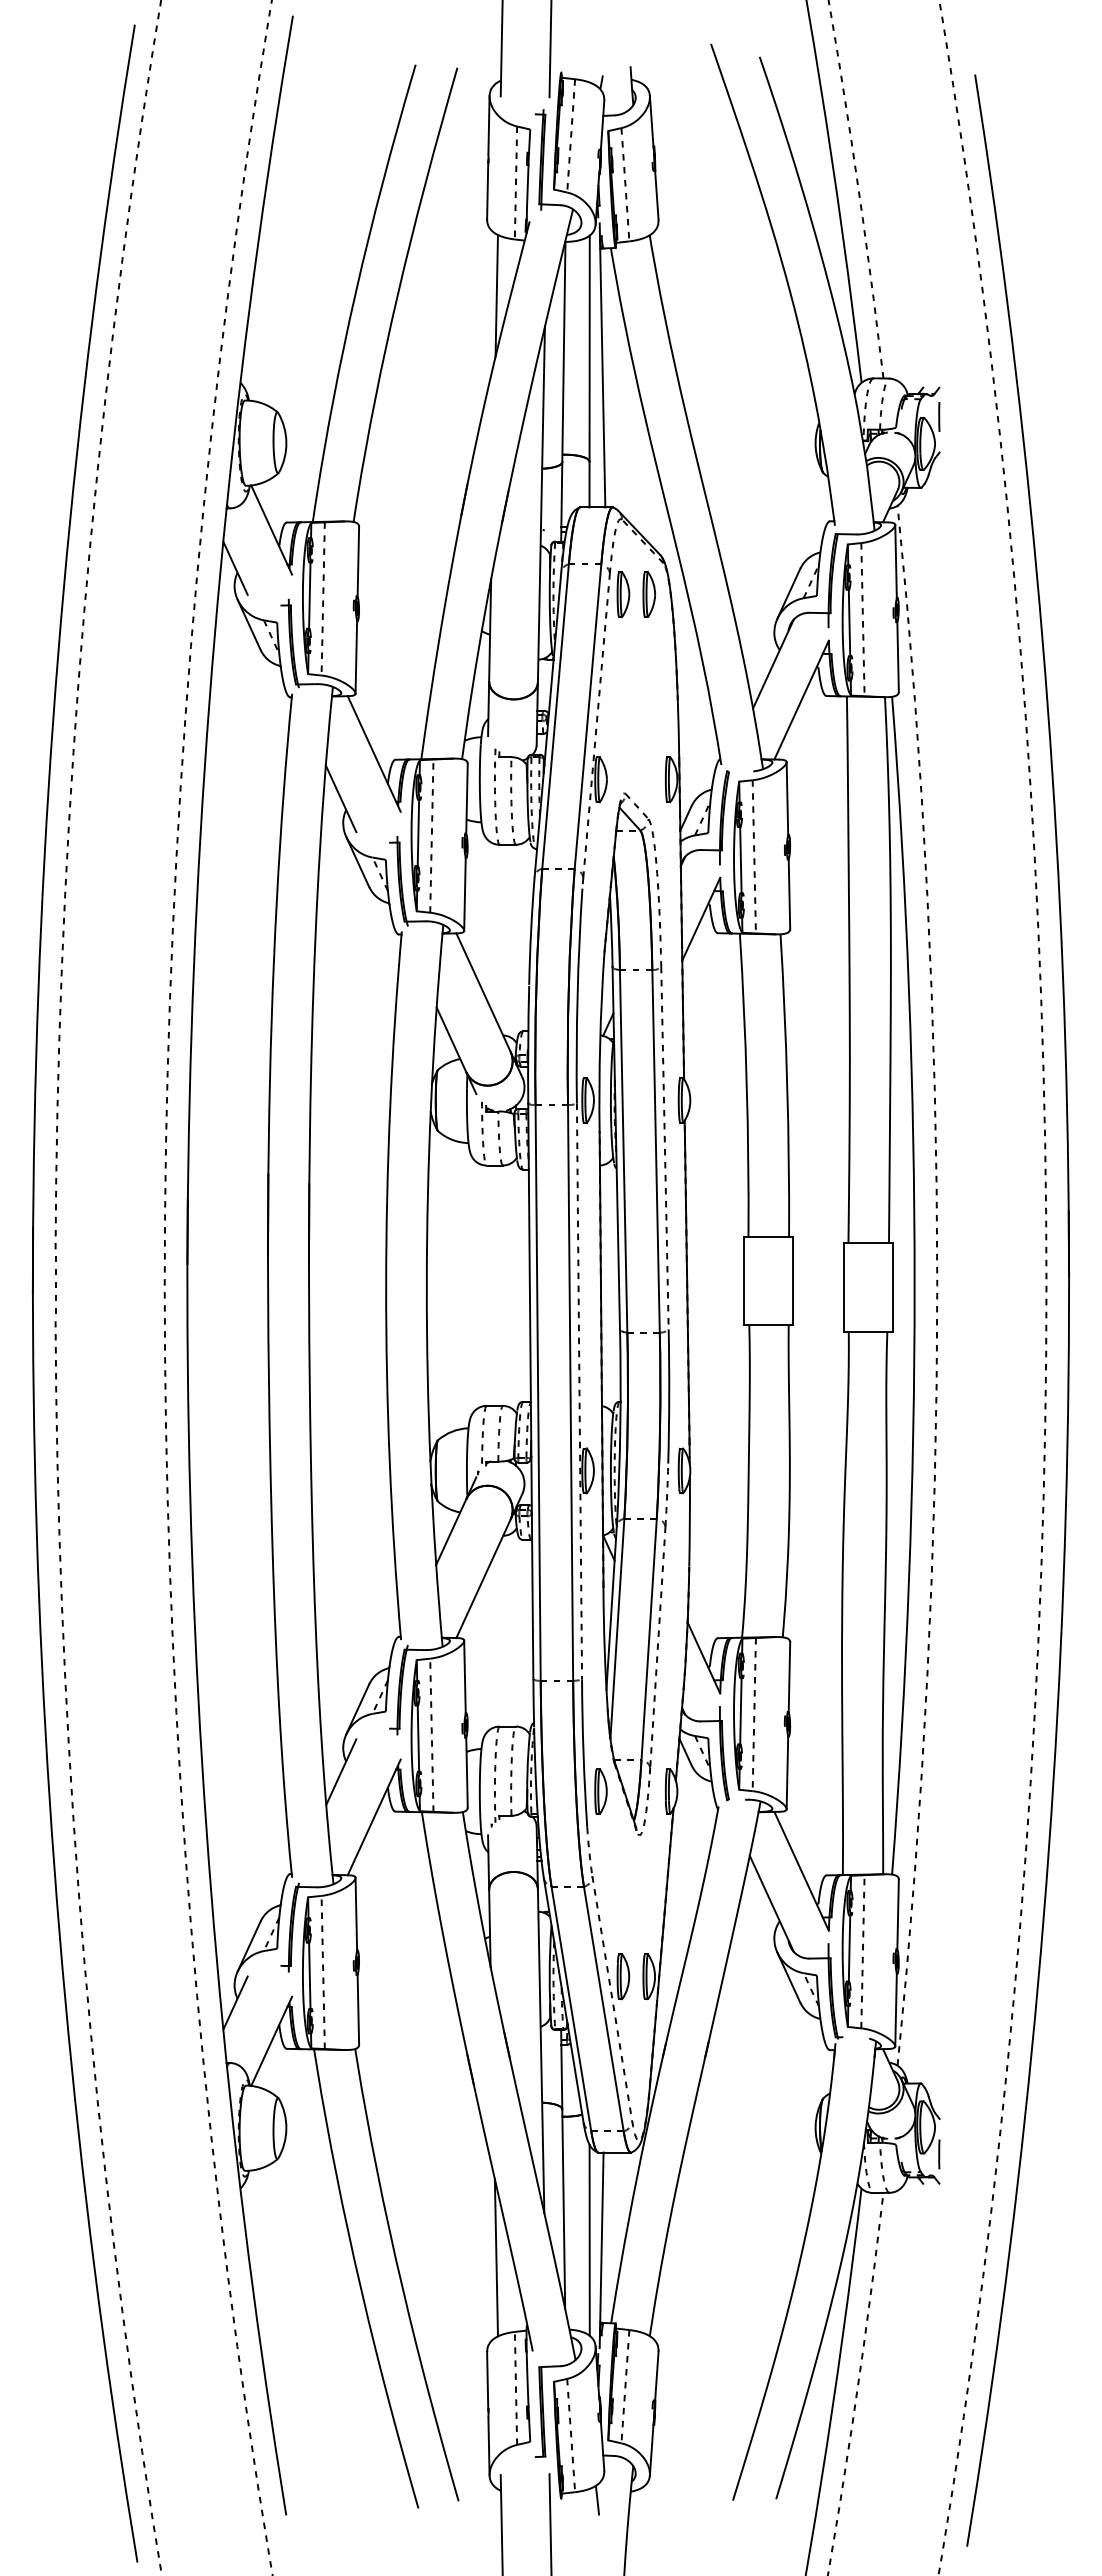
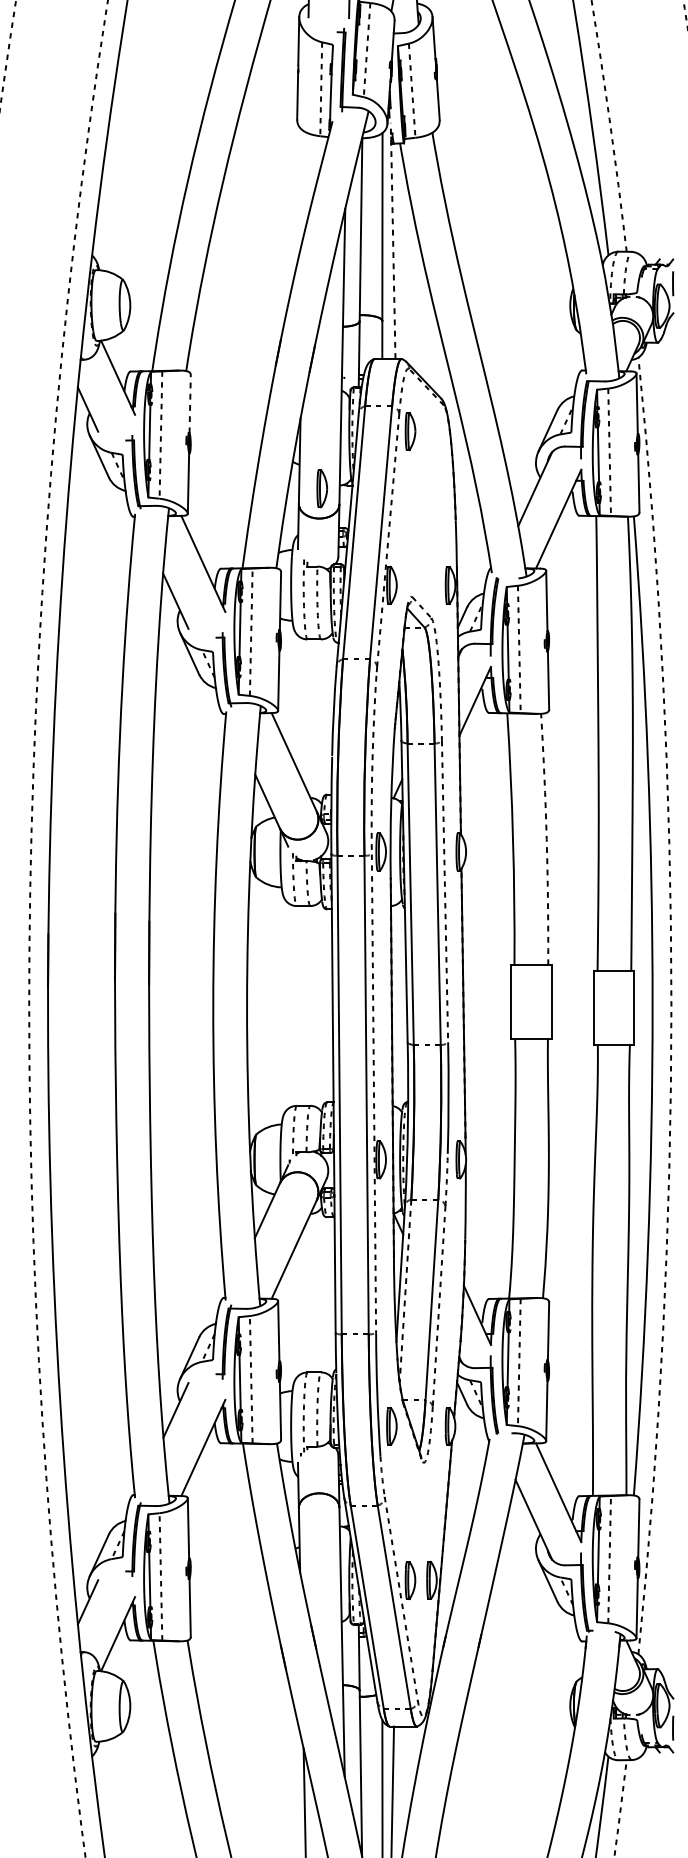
line: (496, 295) -> (305, 182), removed
line: (602, 364) -> (393, 240), solid -> dashed
line: (358, 561) -> (190, 403), solid -> dashed
part: (648, 594) -> (321, 488), moved
arc: (577, 996) -> (372, 765), solid -> dashed
arc: (787, 1085) -> (546, 839), solid -> dashed
line: (617, 1629) -> (405, 1291), solid -> dashed

